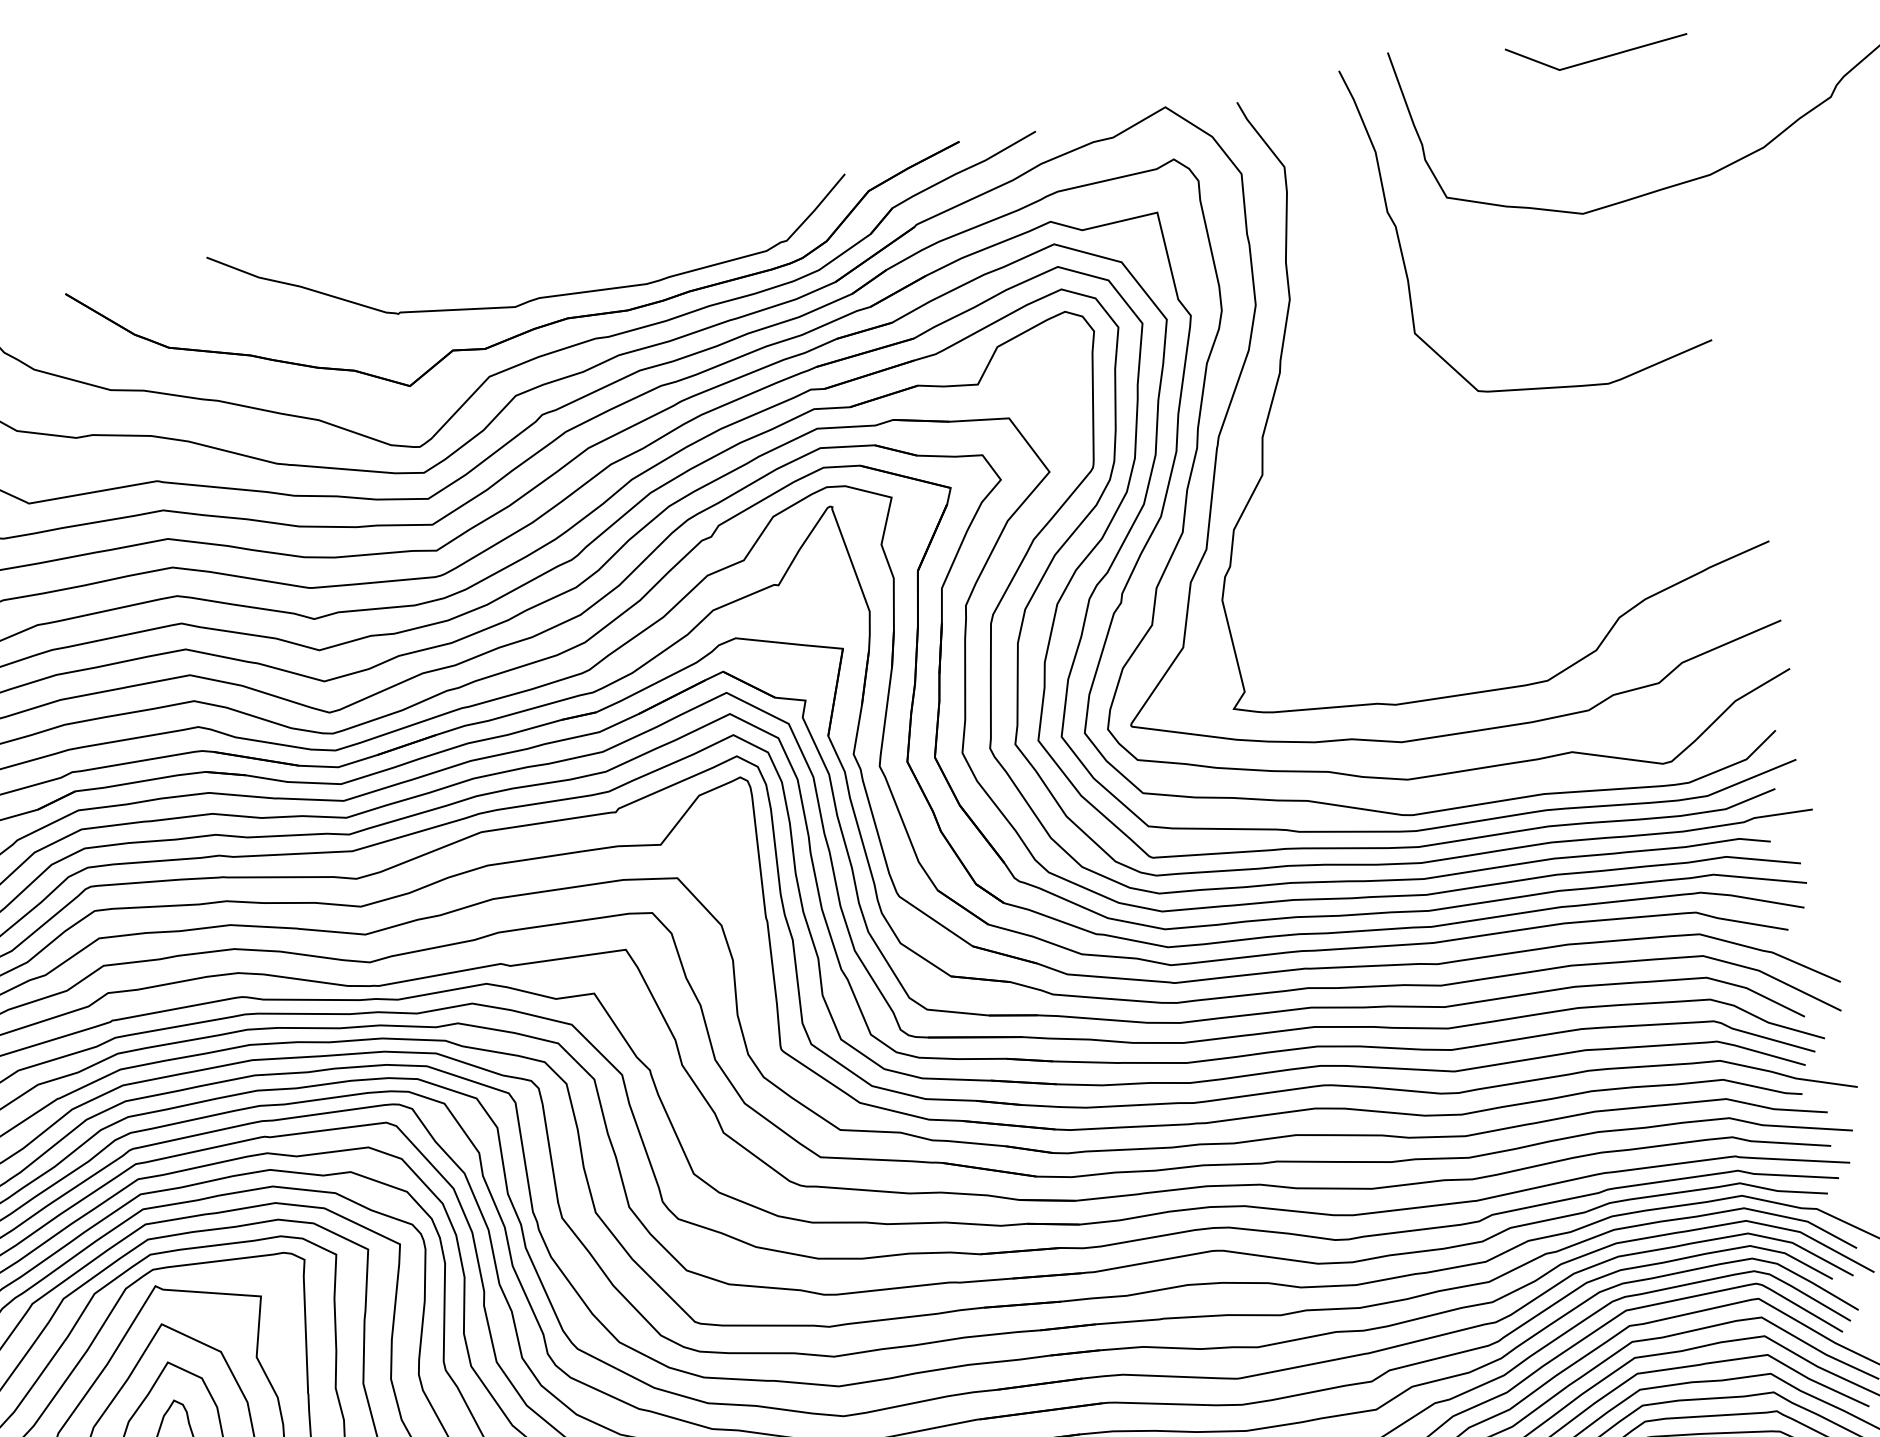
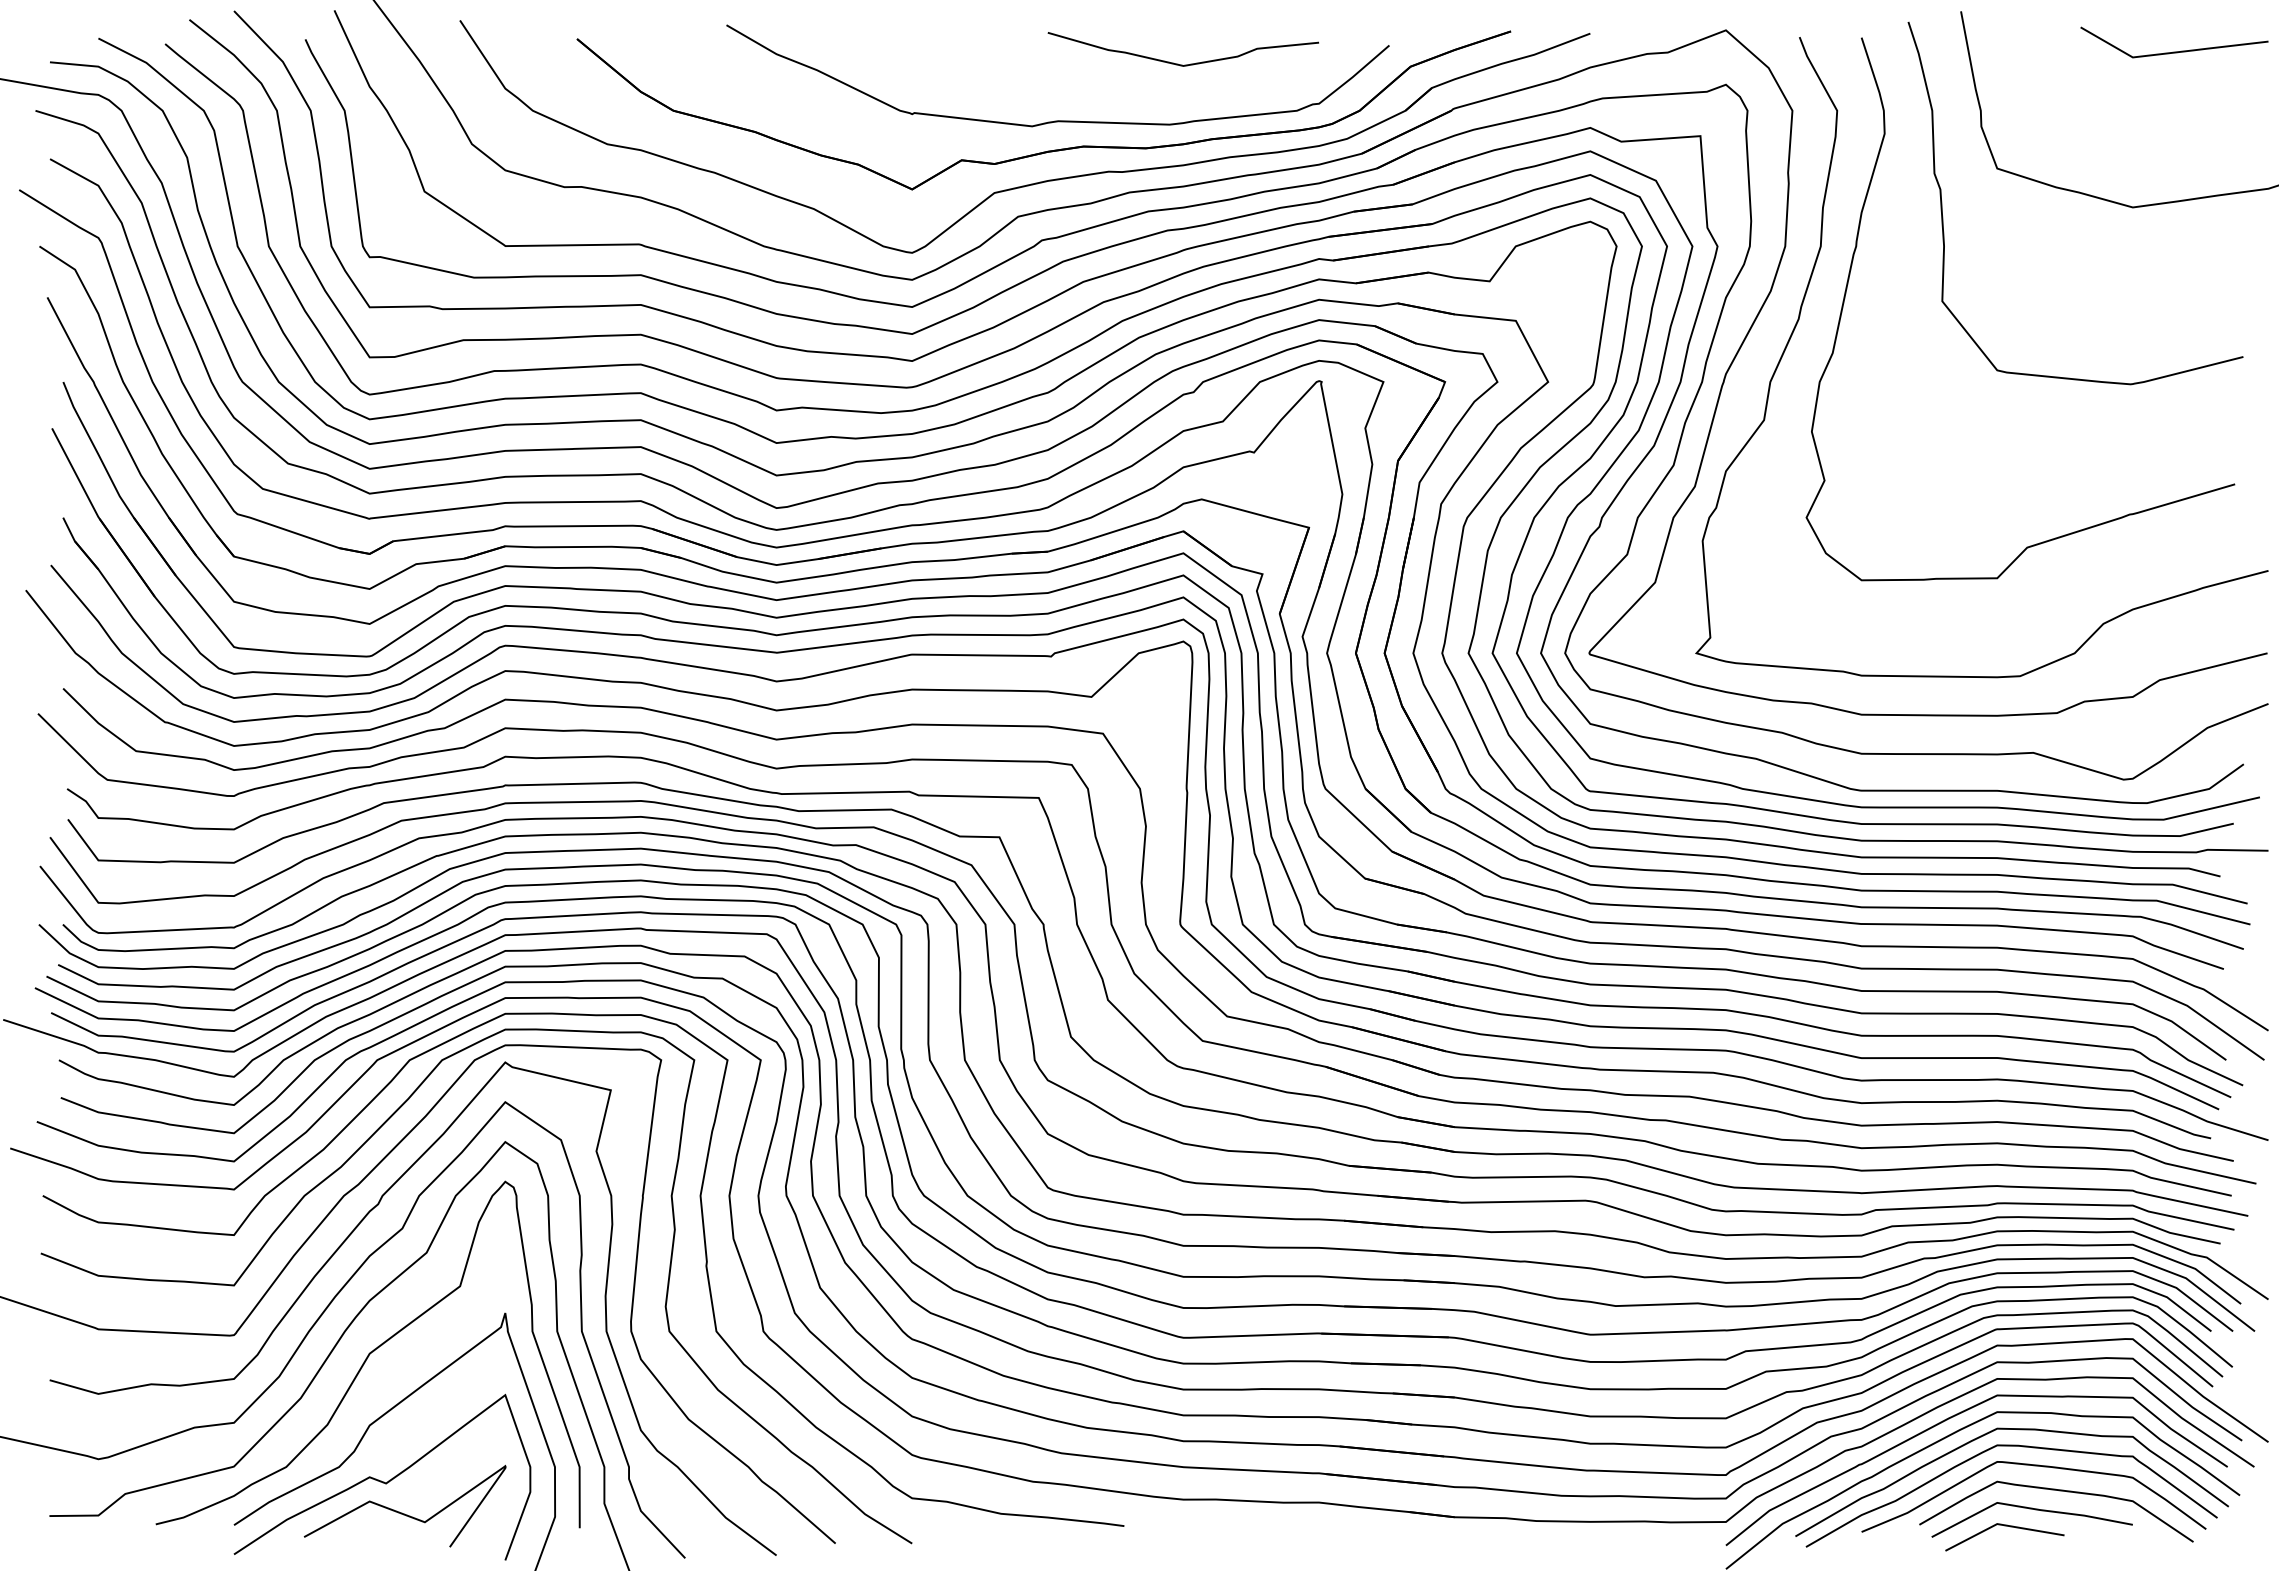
curve: (645, 224) -> (1178, 63), added
curve: (1322, 322) -> (1850, 275), added

